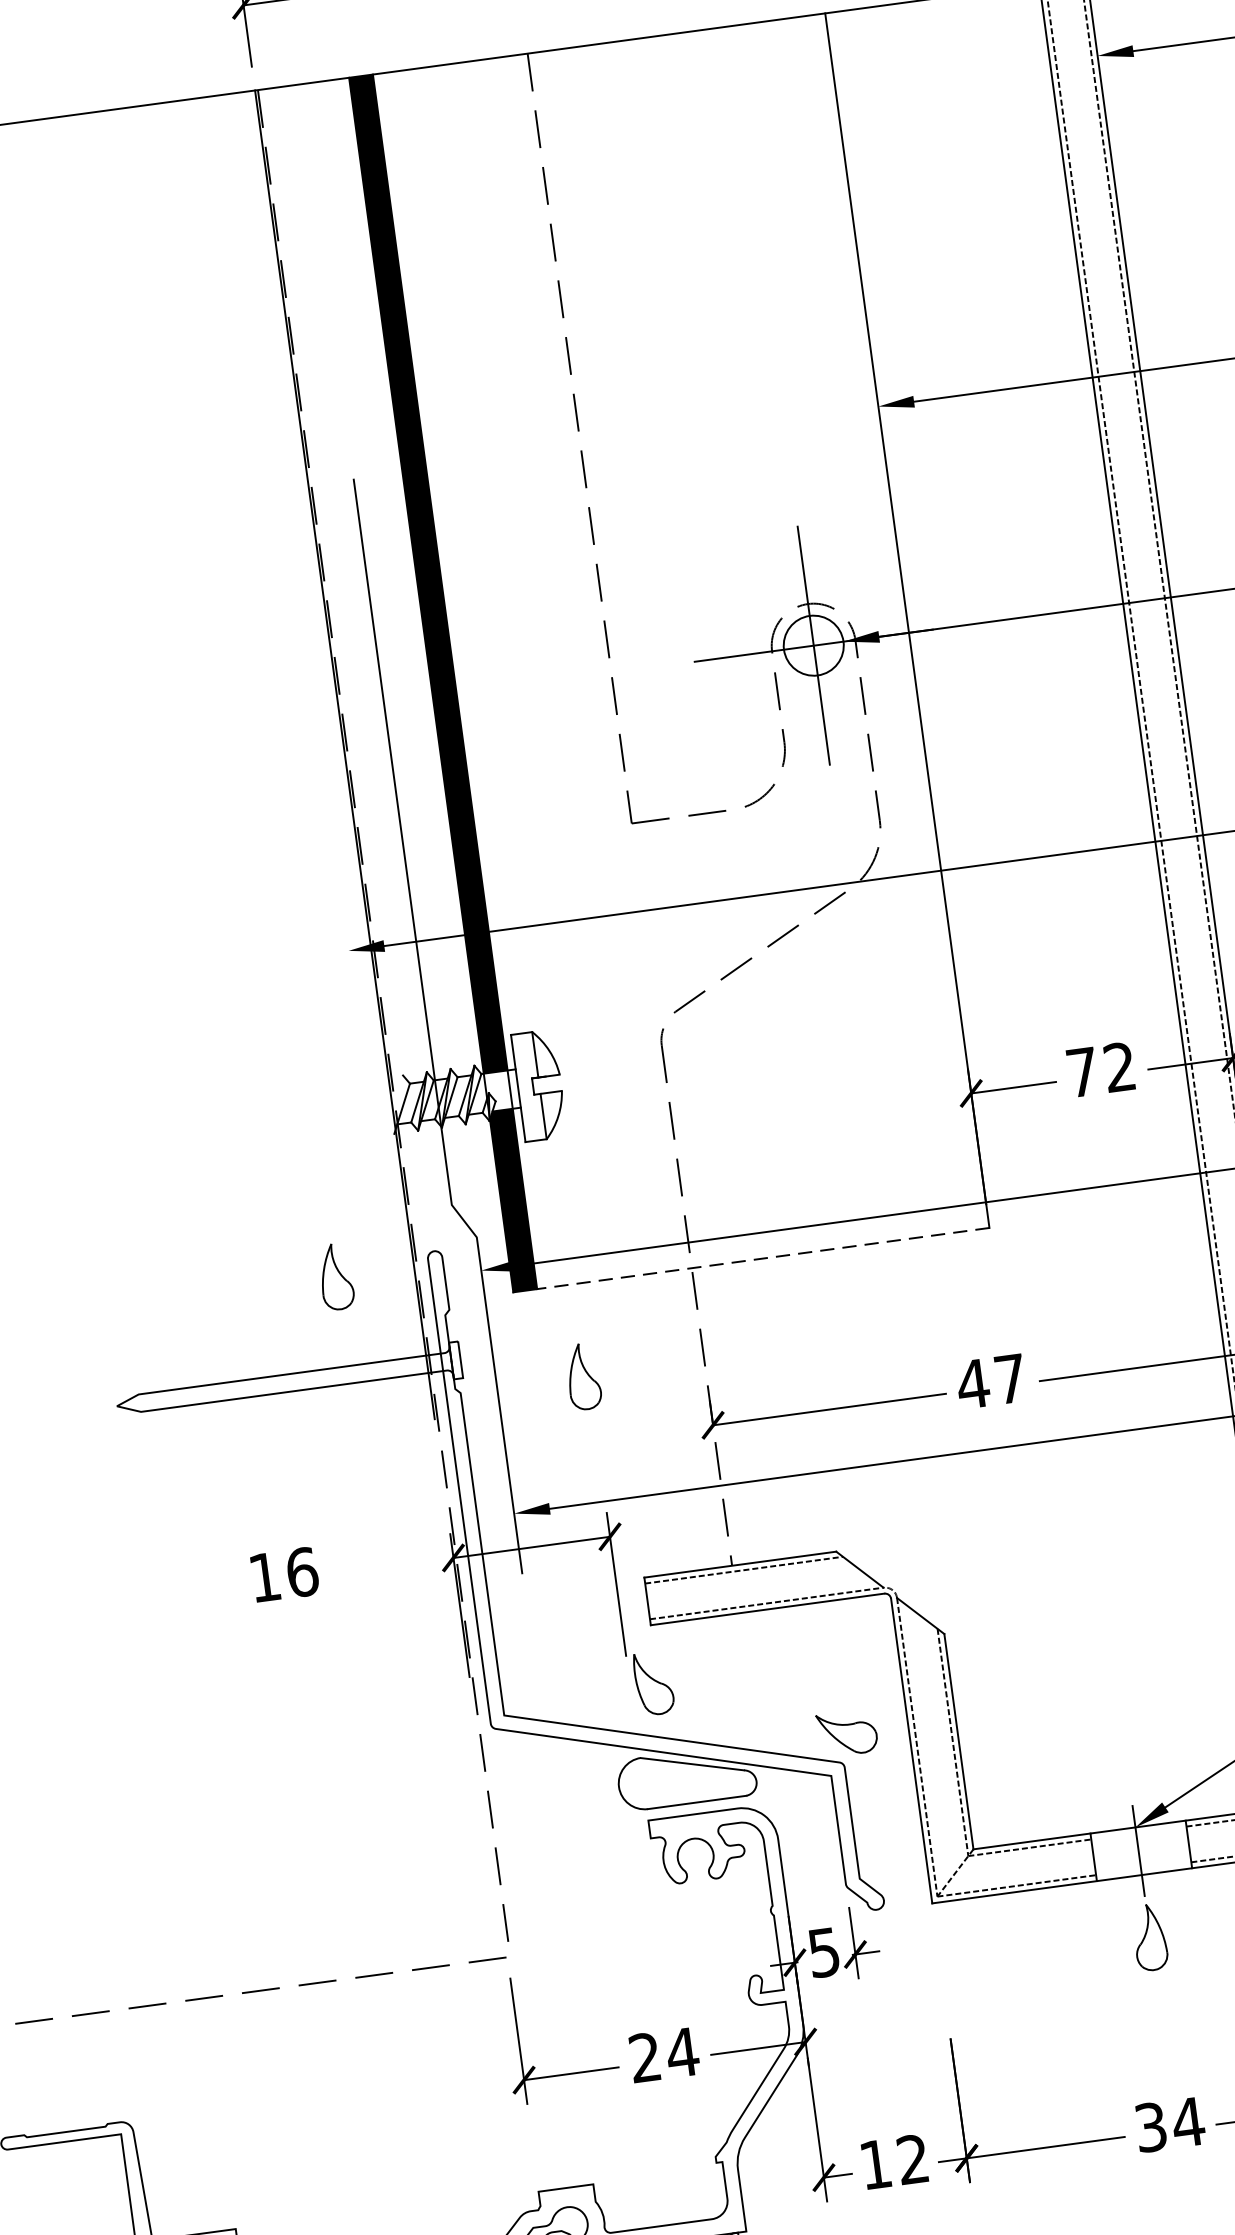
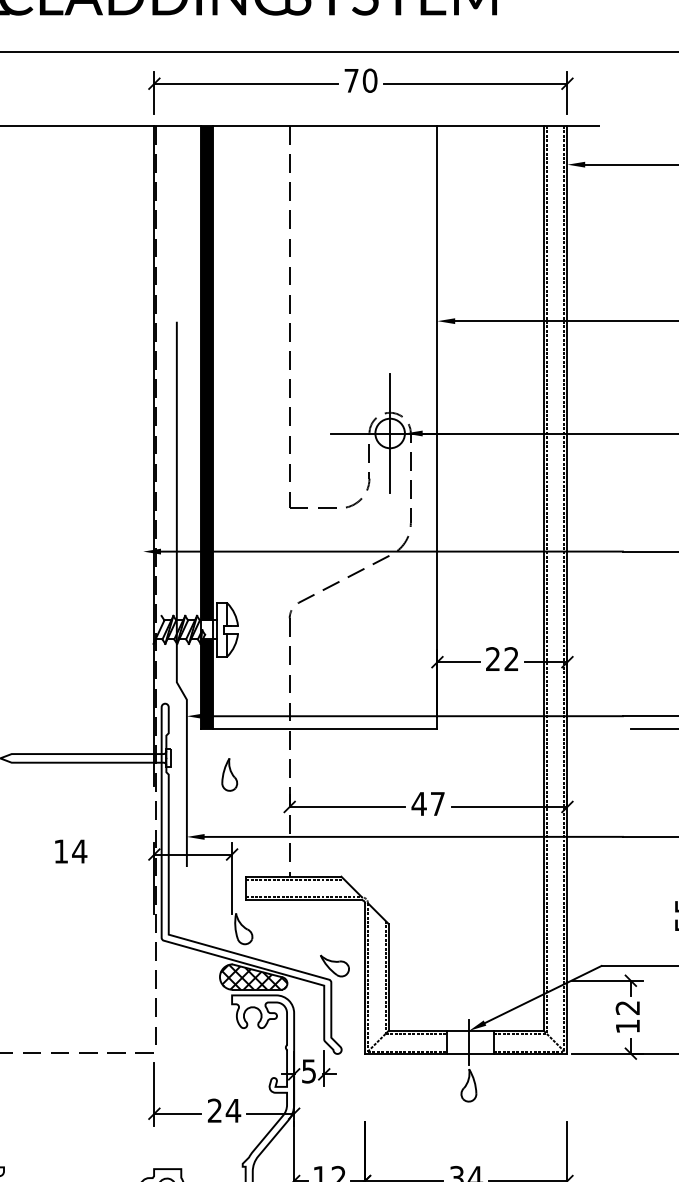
text: (1081, 1071) -> (492, 658), 72 -> 22
line: (761, 1257) -> (324, 728), dashed -> solid
part: (335, 1276) -> (115, 709), removed
text: (301, 1572) -> (79, 851), 16 -> 14
hatch: (686, 1776) -> (253, 976), added

